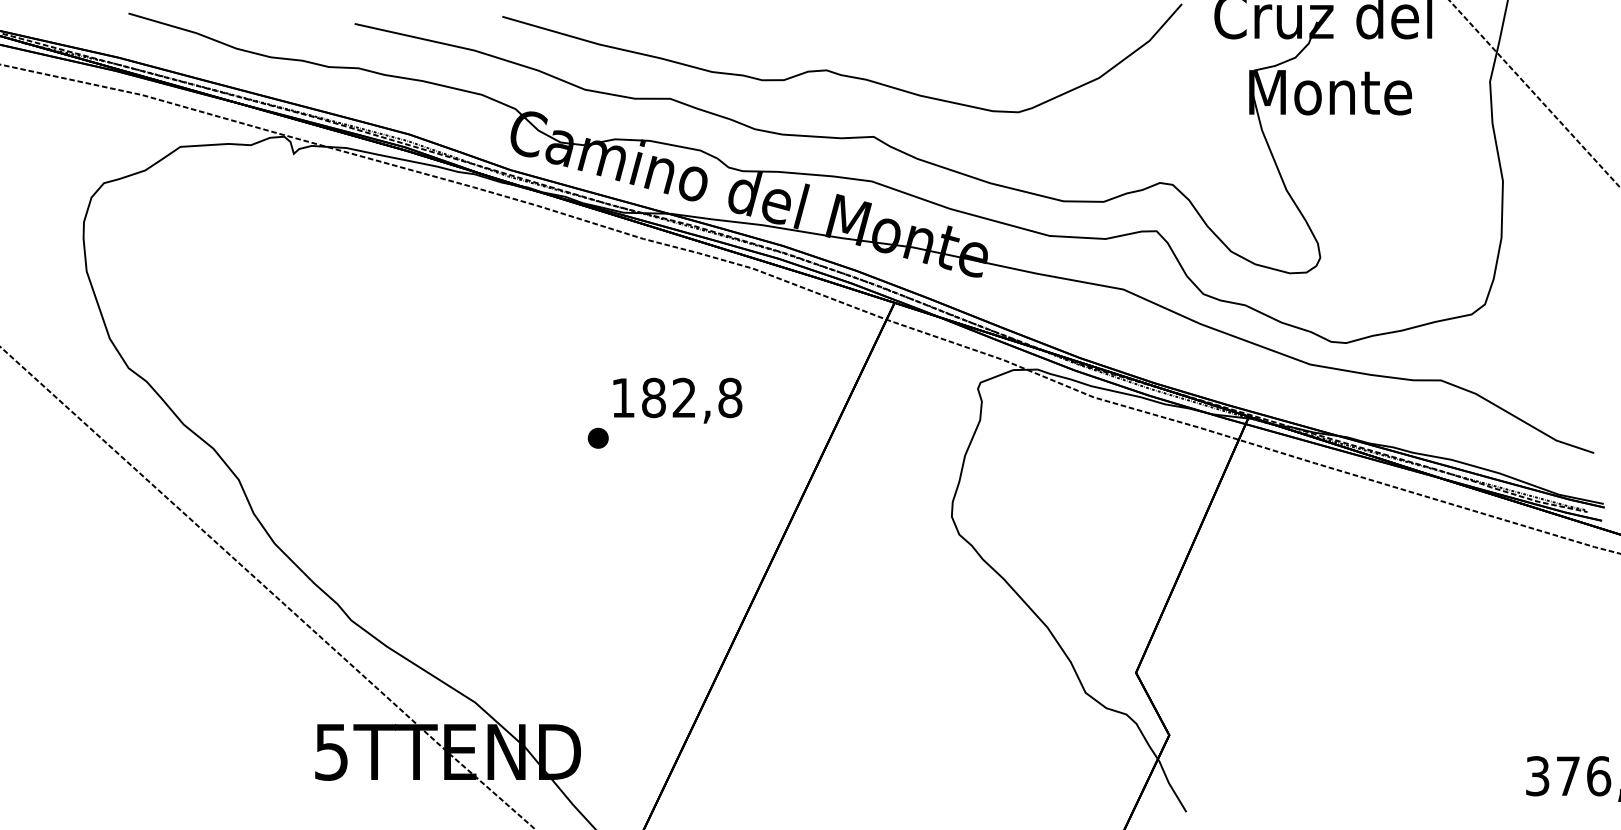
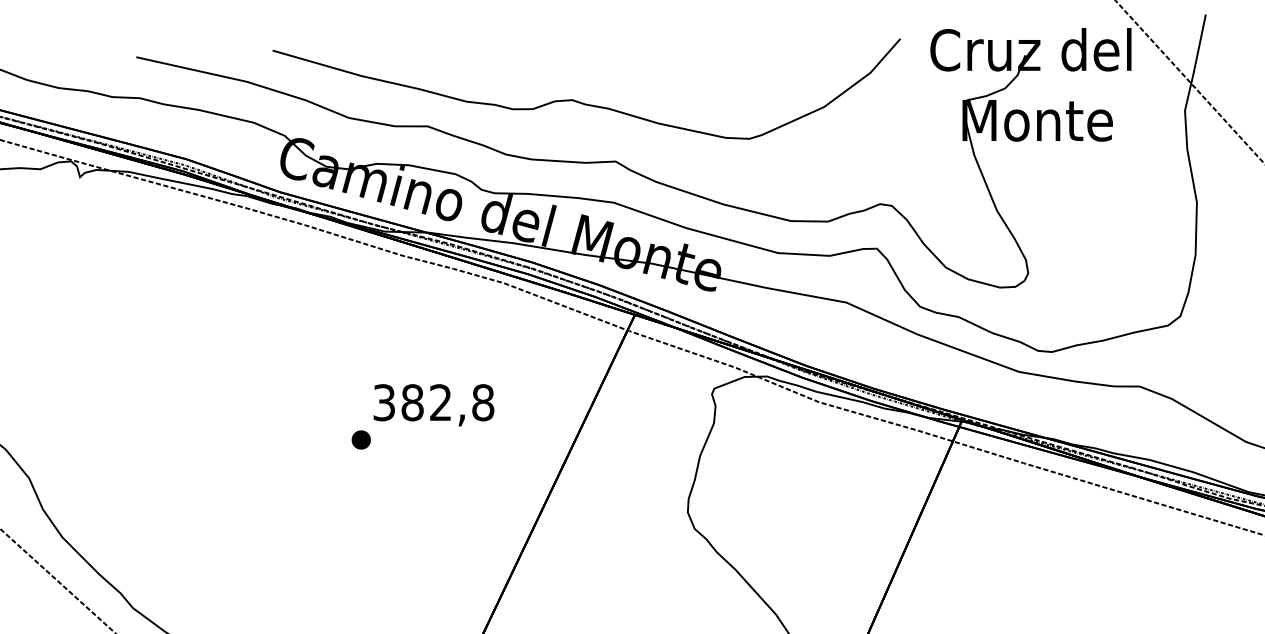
text: (622, 397) -> (383, 402), 182,8 -> 382,8

